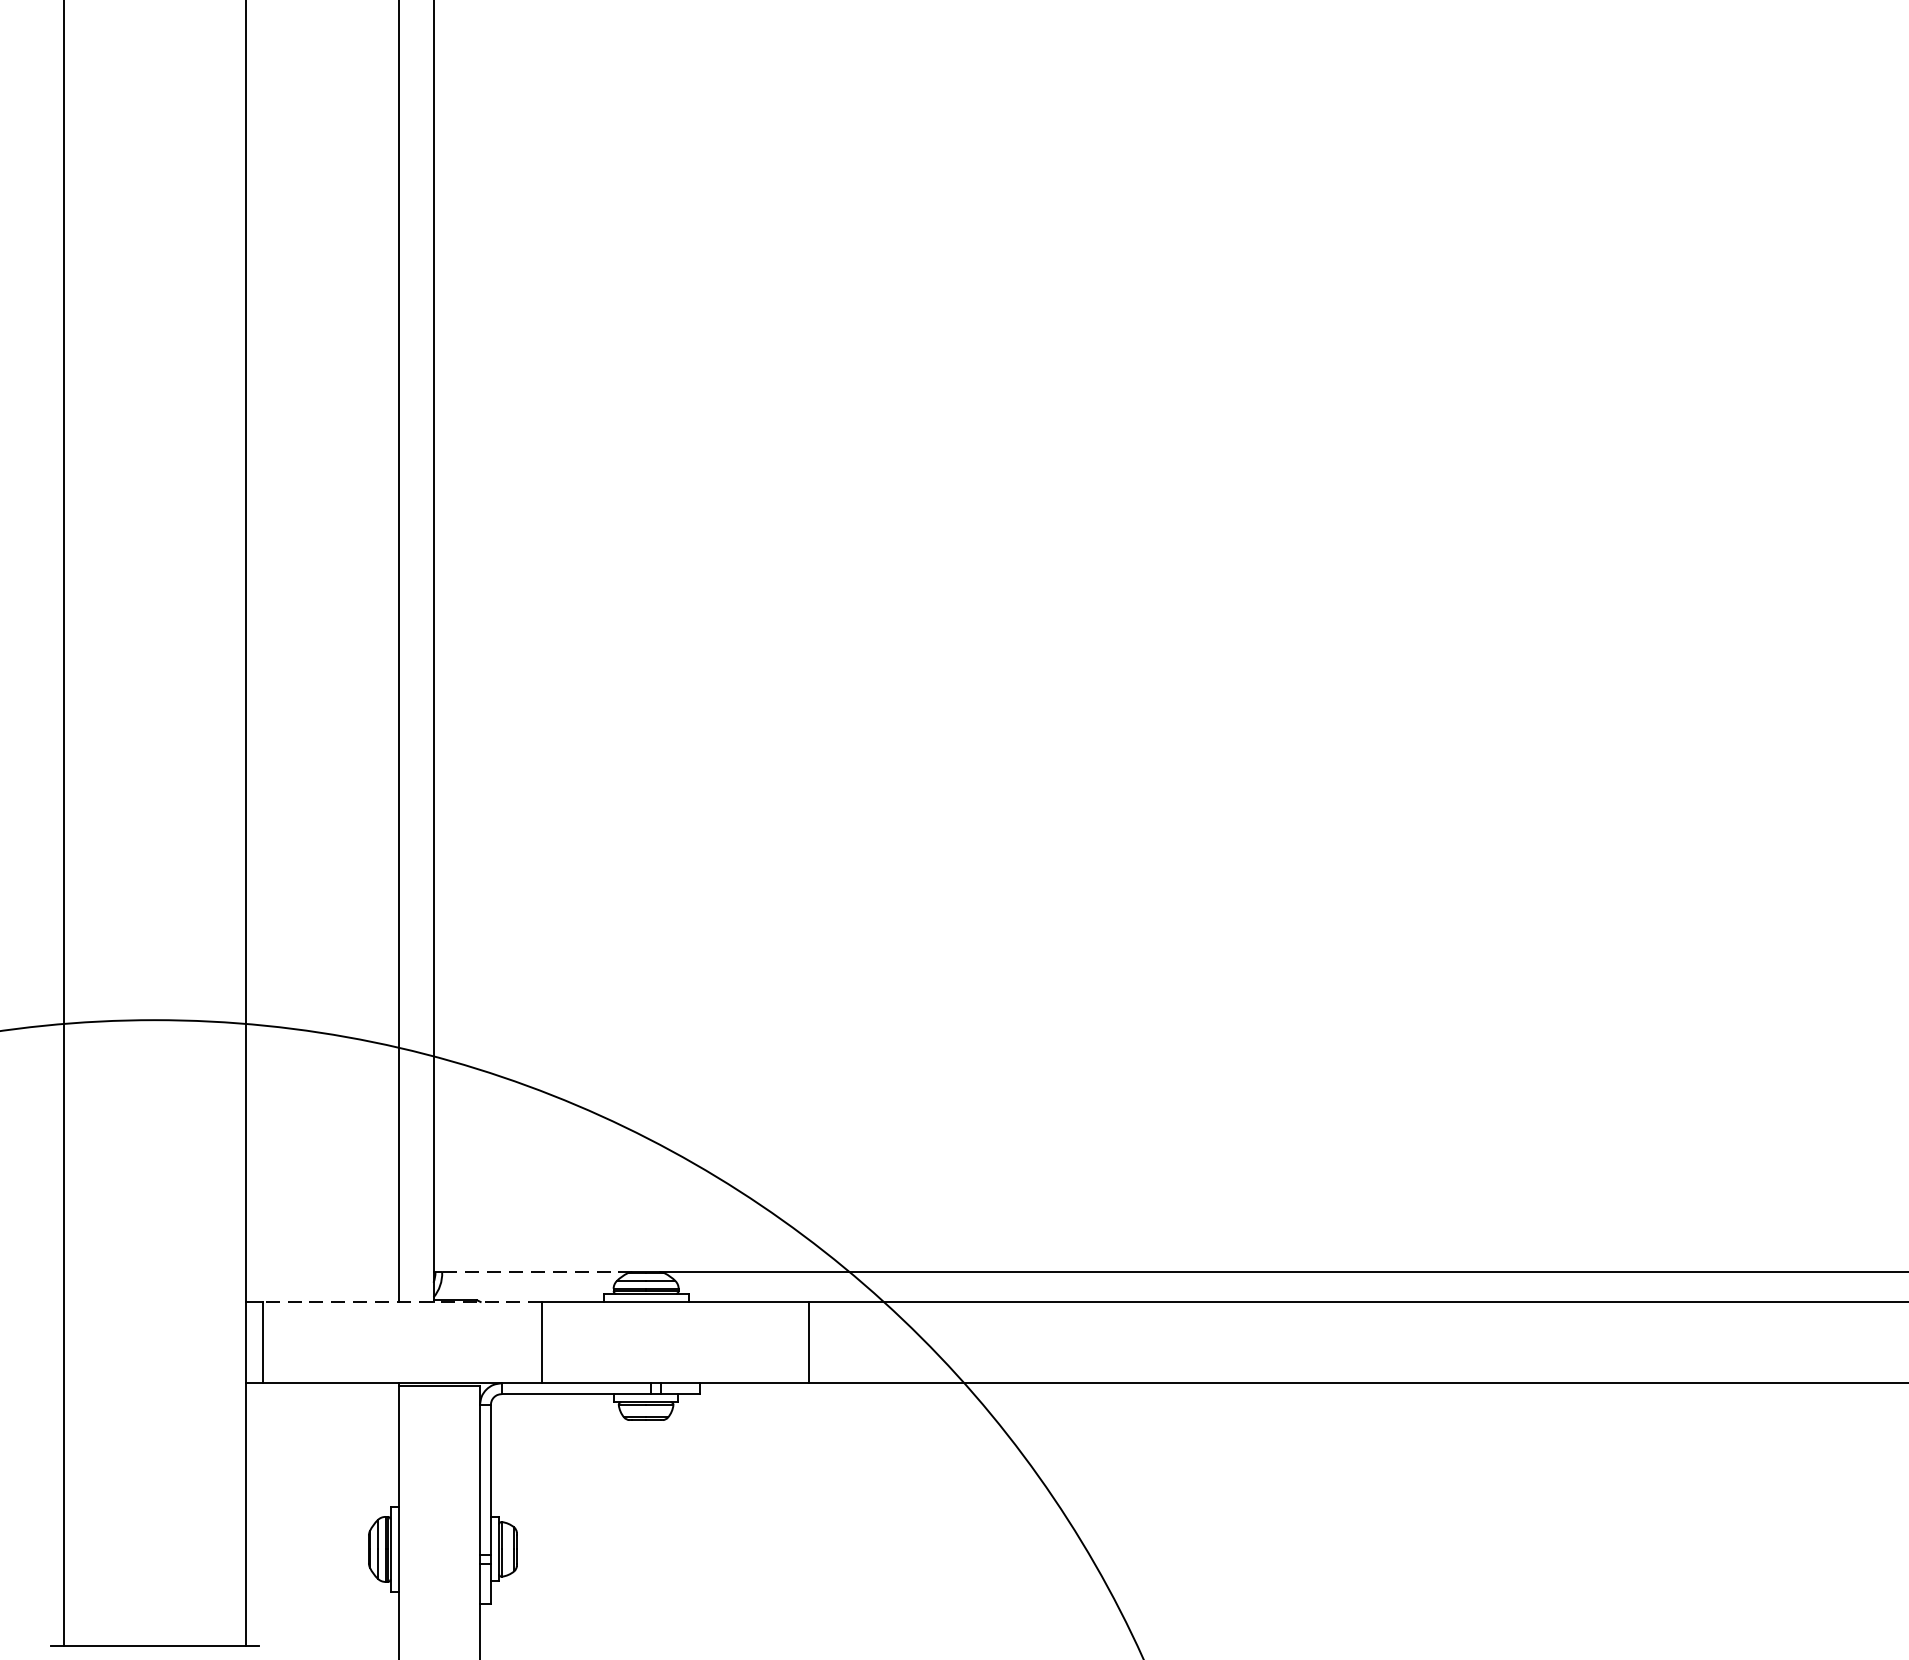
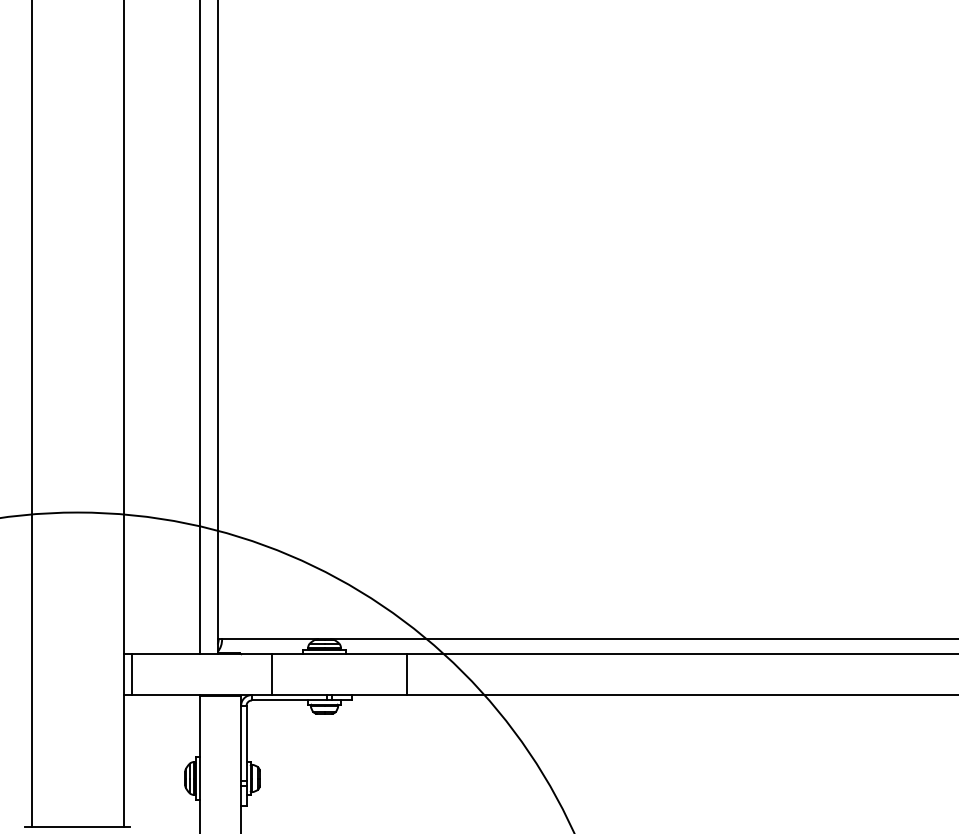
line: (536, 1272) -> (269, 639), dashed -> solid
line: (401, 1302) -> (201, 654), dashed -> solid

